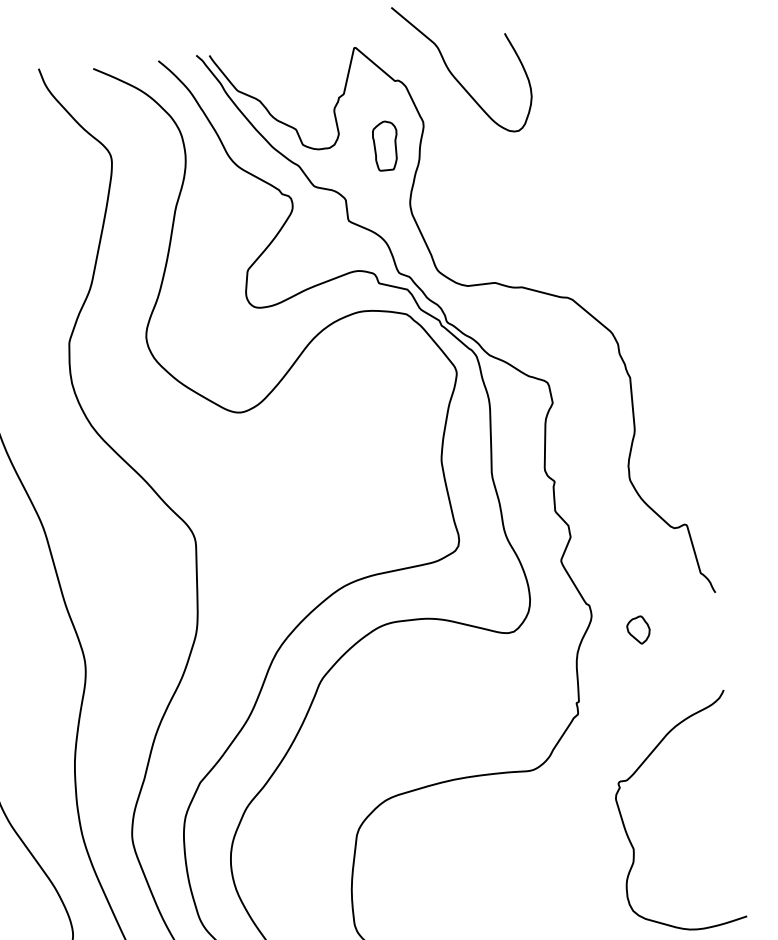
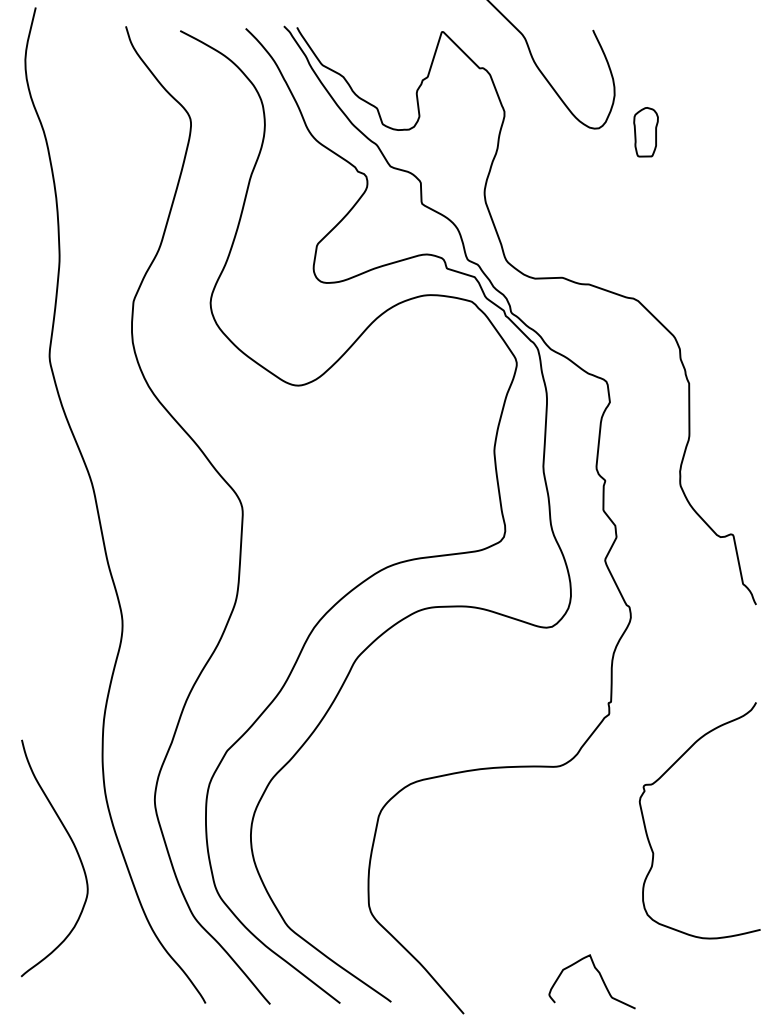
part: (385, 146) -> (645, 132), moved
part: (638, 629) -> (676, 635), removed

